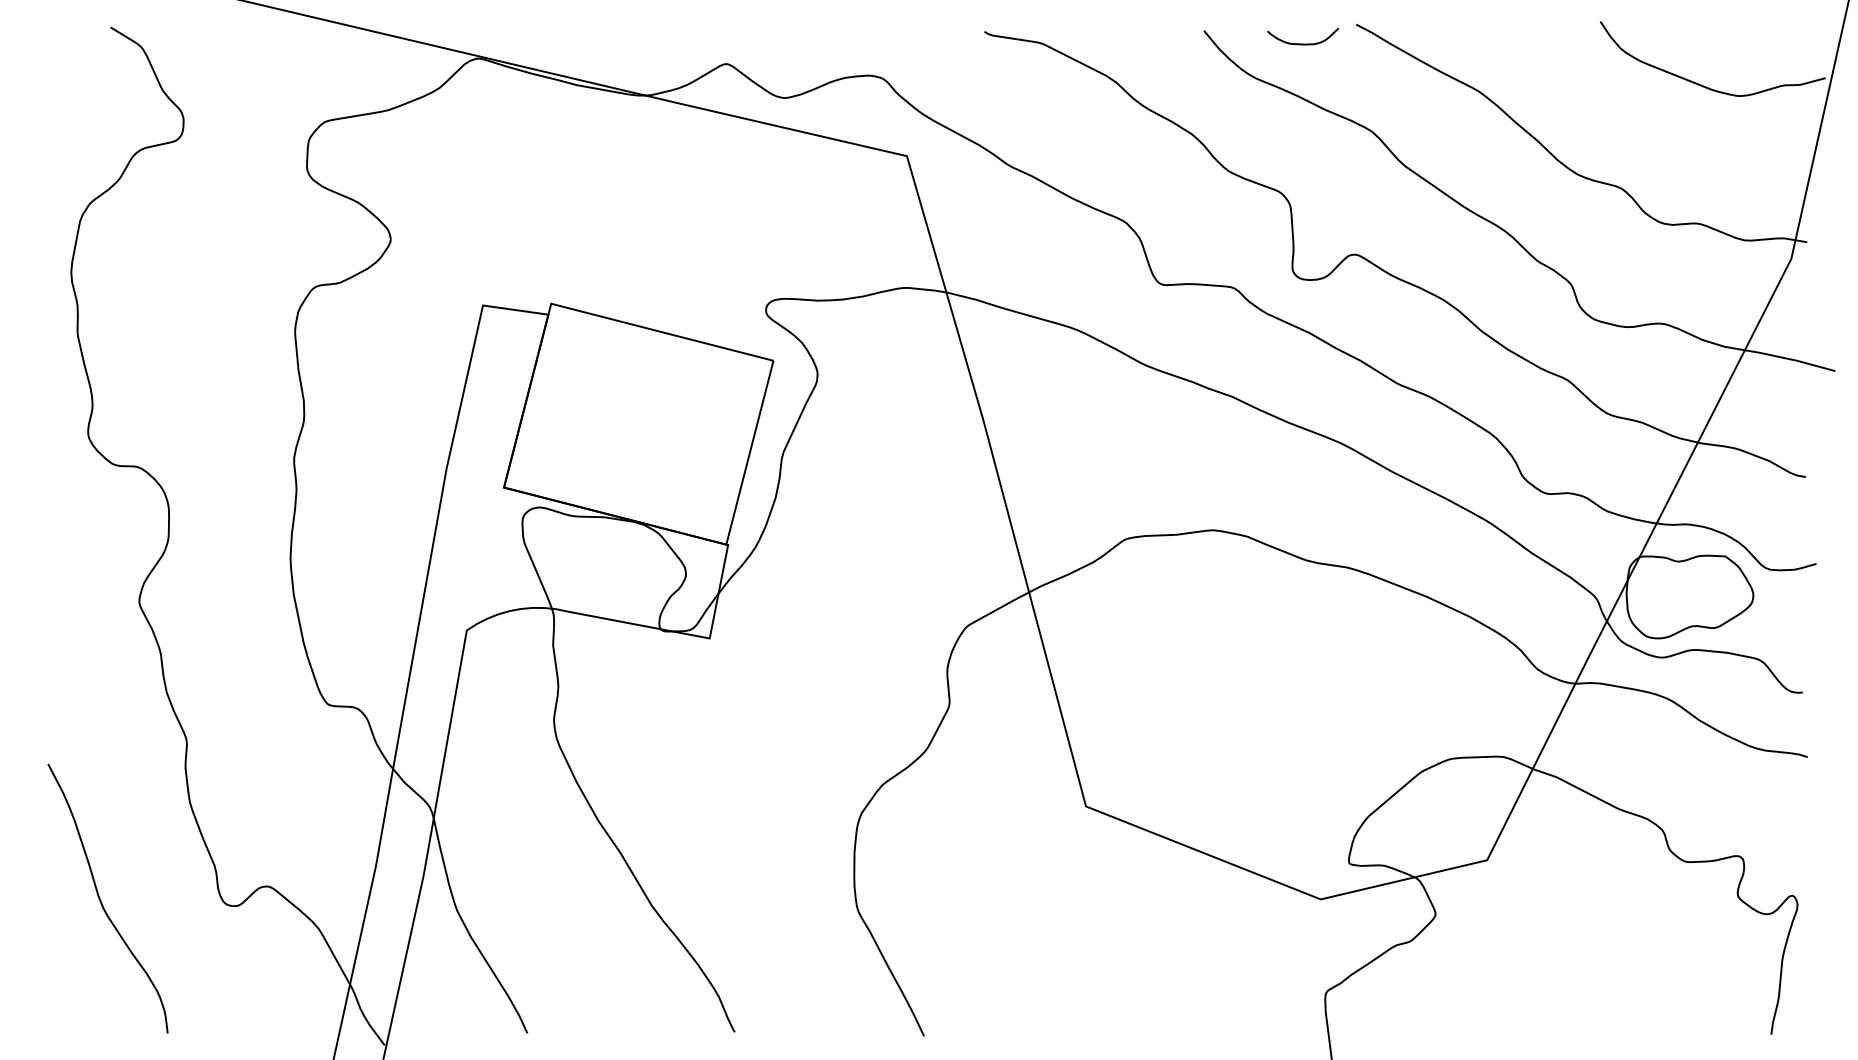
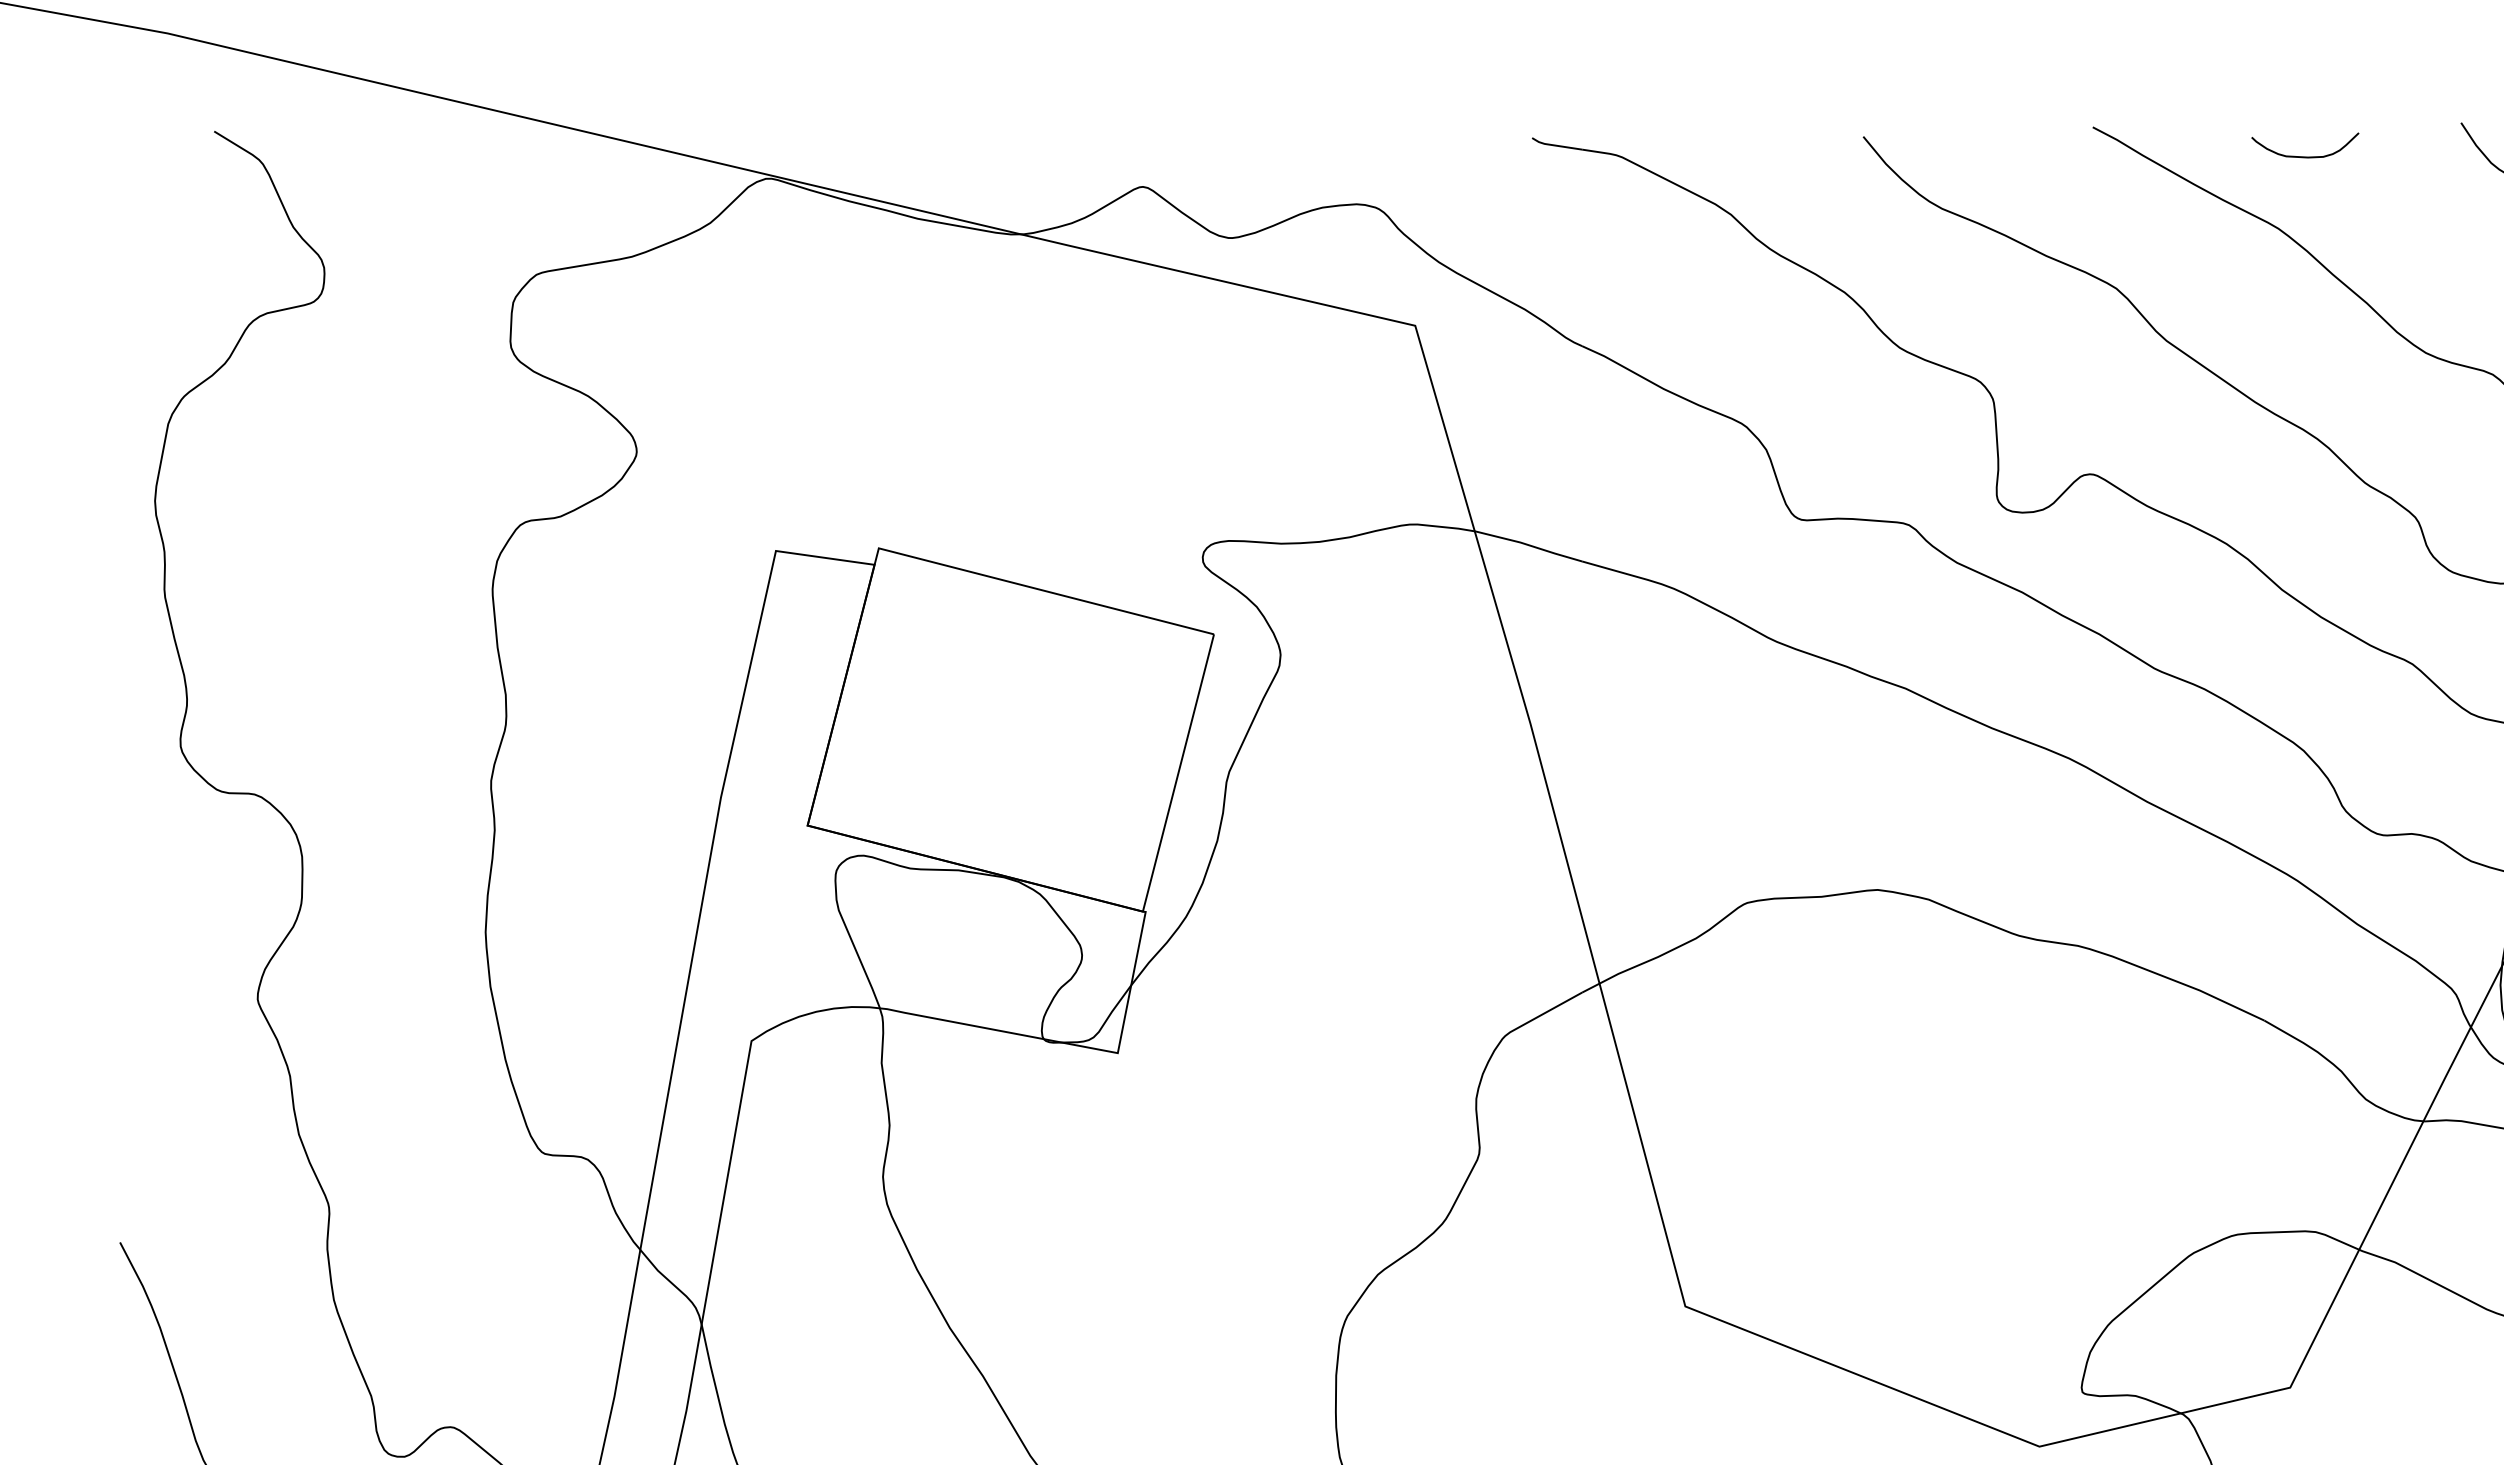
curve: (1302, 43) -> (2304, 155), moved

